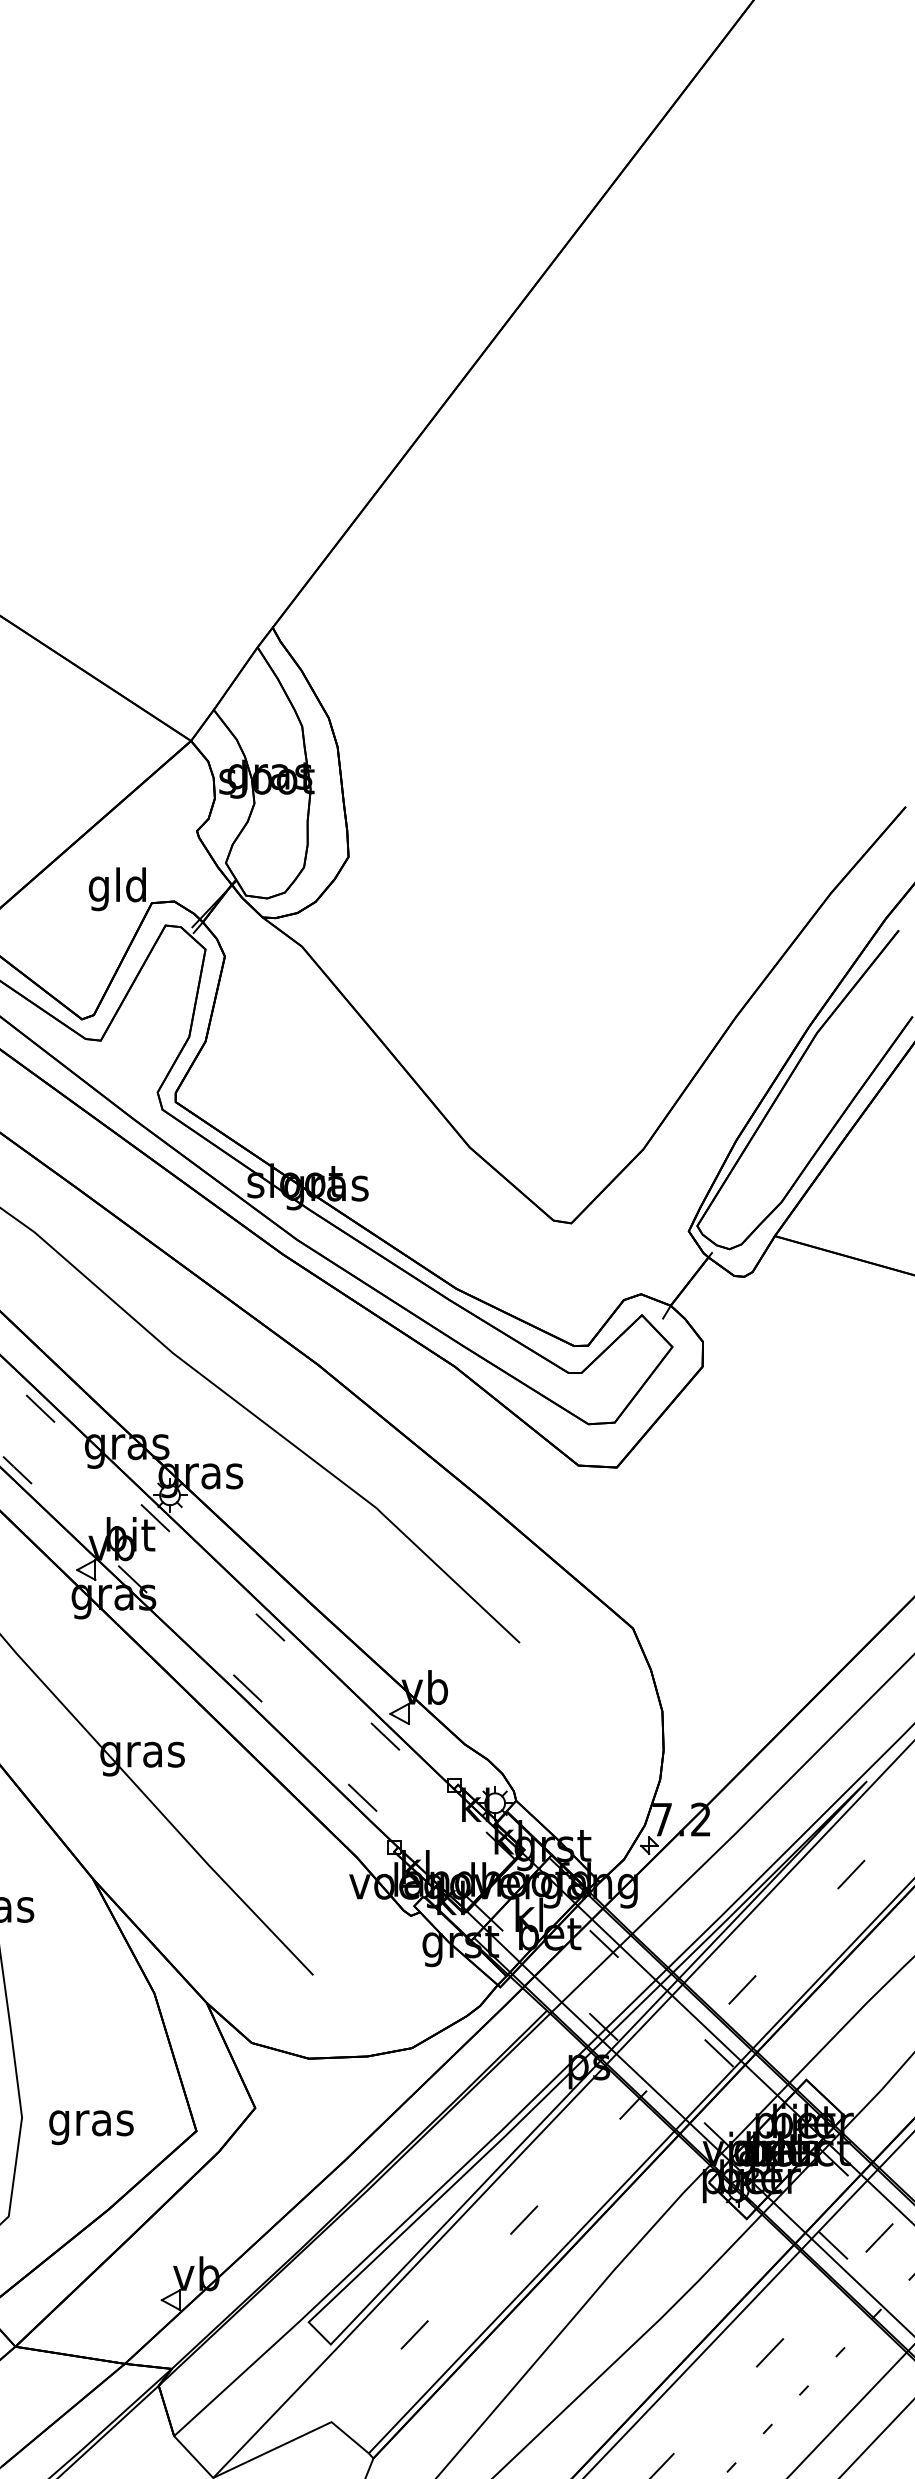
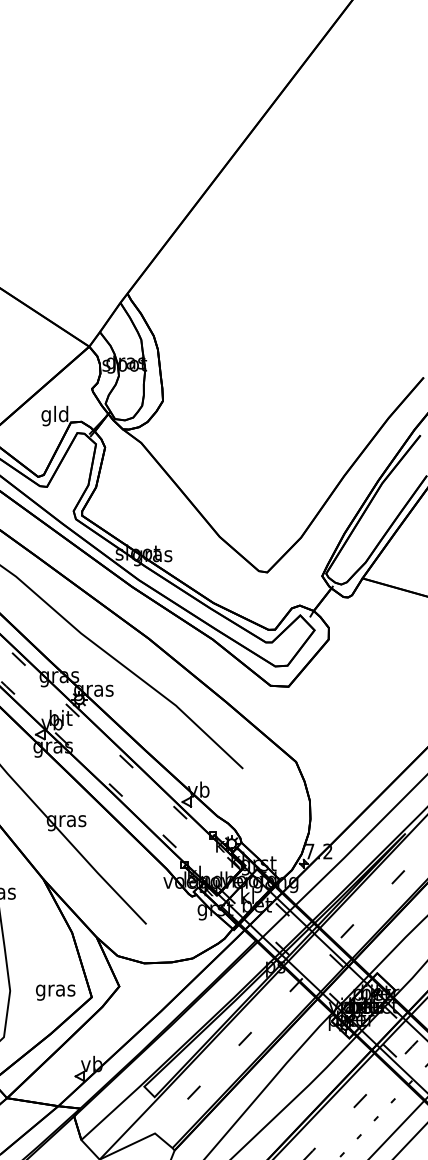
text: (91, 2127) -> (55, 992), moved

